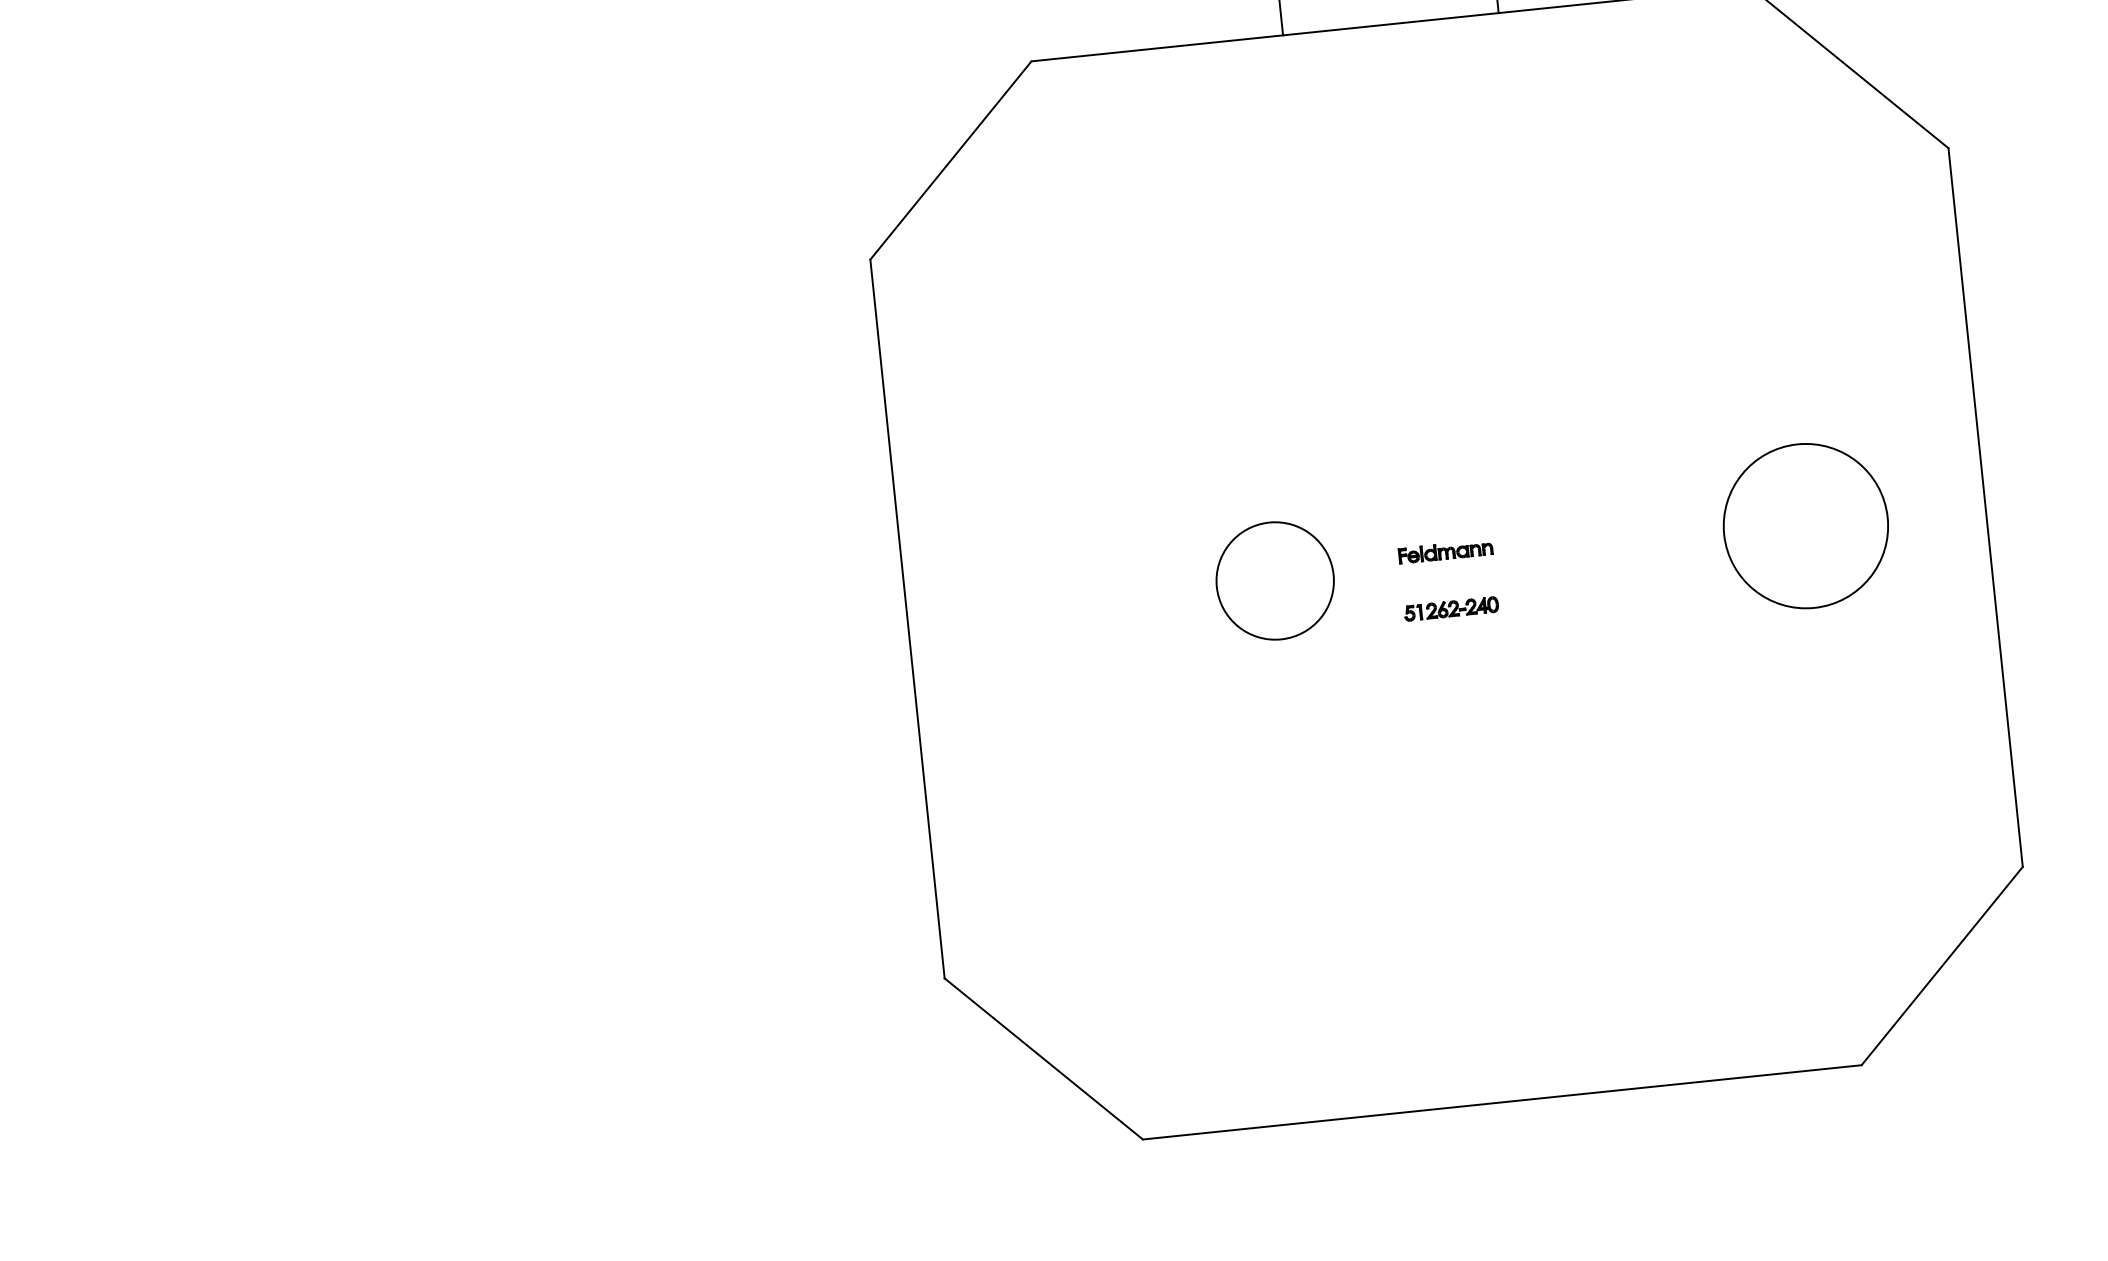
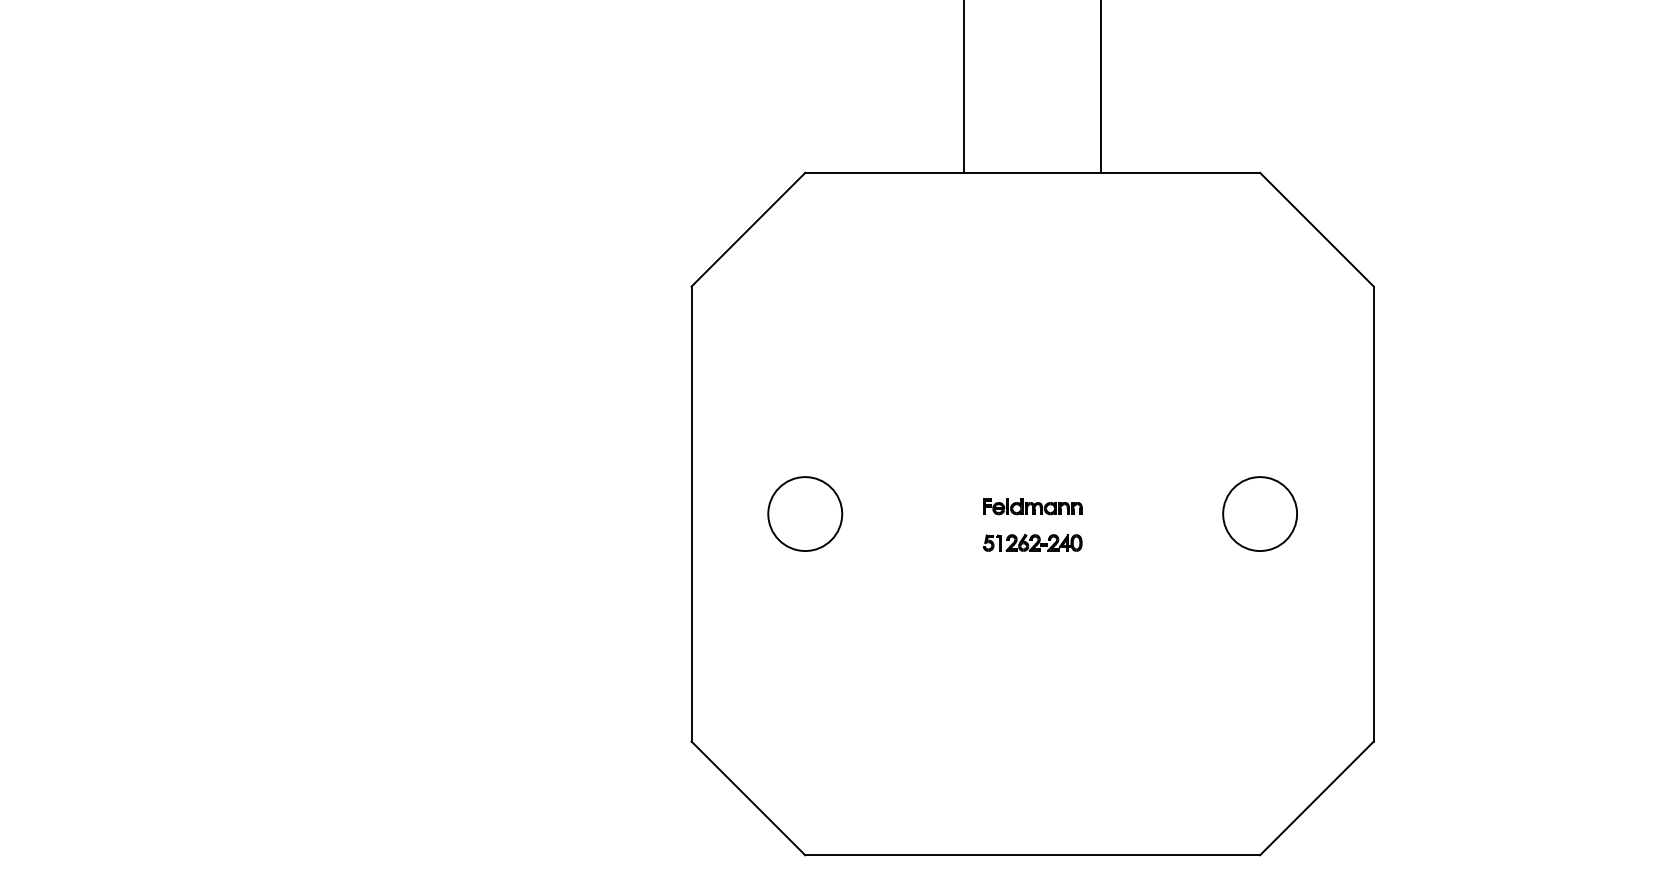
circle: (1806, 526) -> (1260, 514), size x0.71
part: (1445, 551) -> (1032, 506), size x1.67
circle: (1275, 580) -> (805, 513), moved
part: (1450, 608) -> (1032, 542), size x1.67

